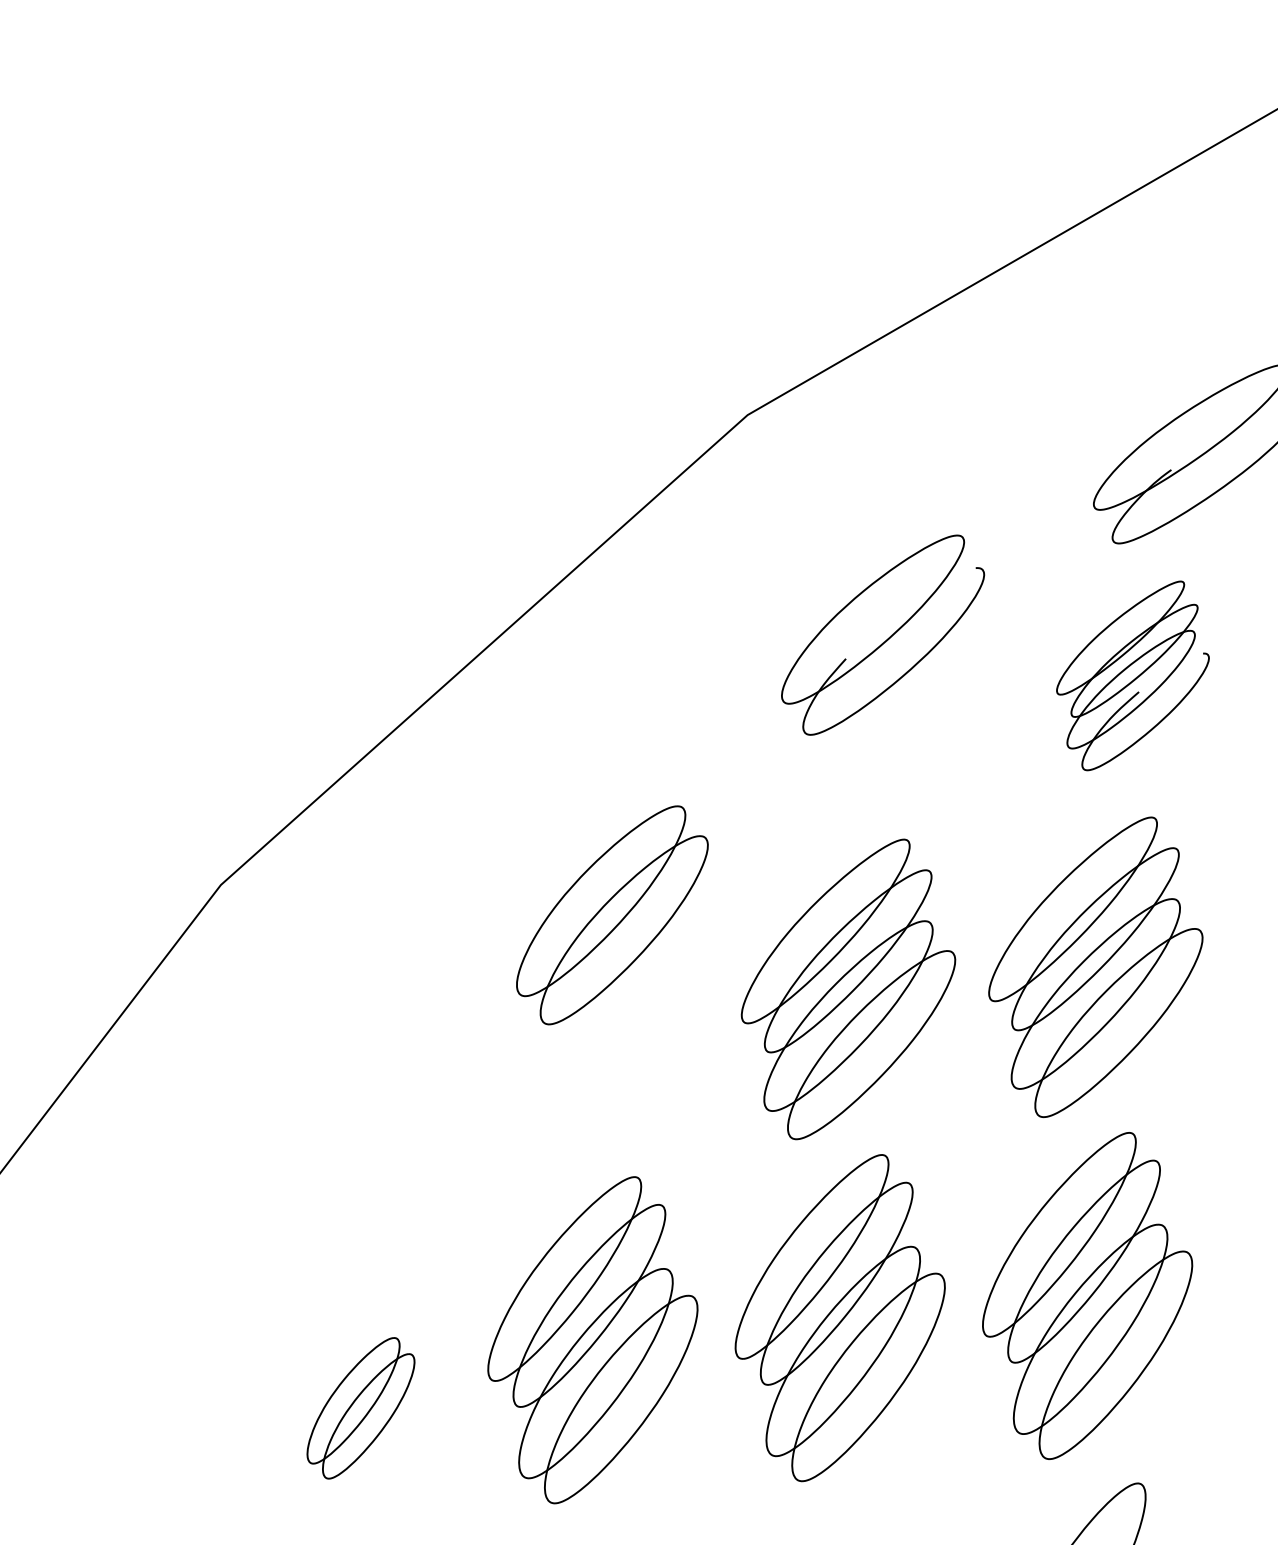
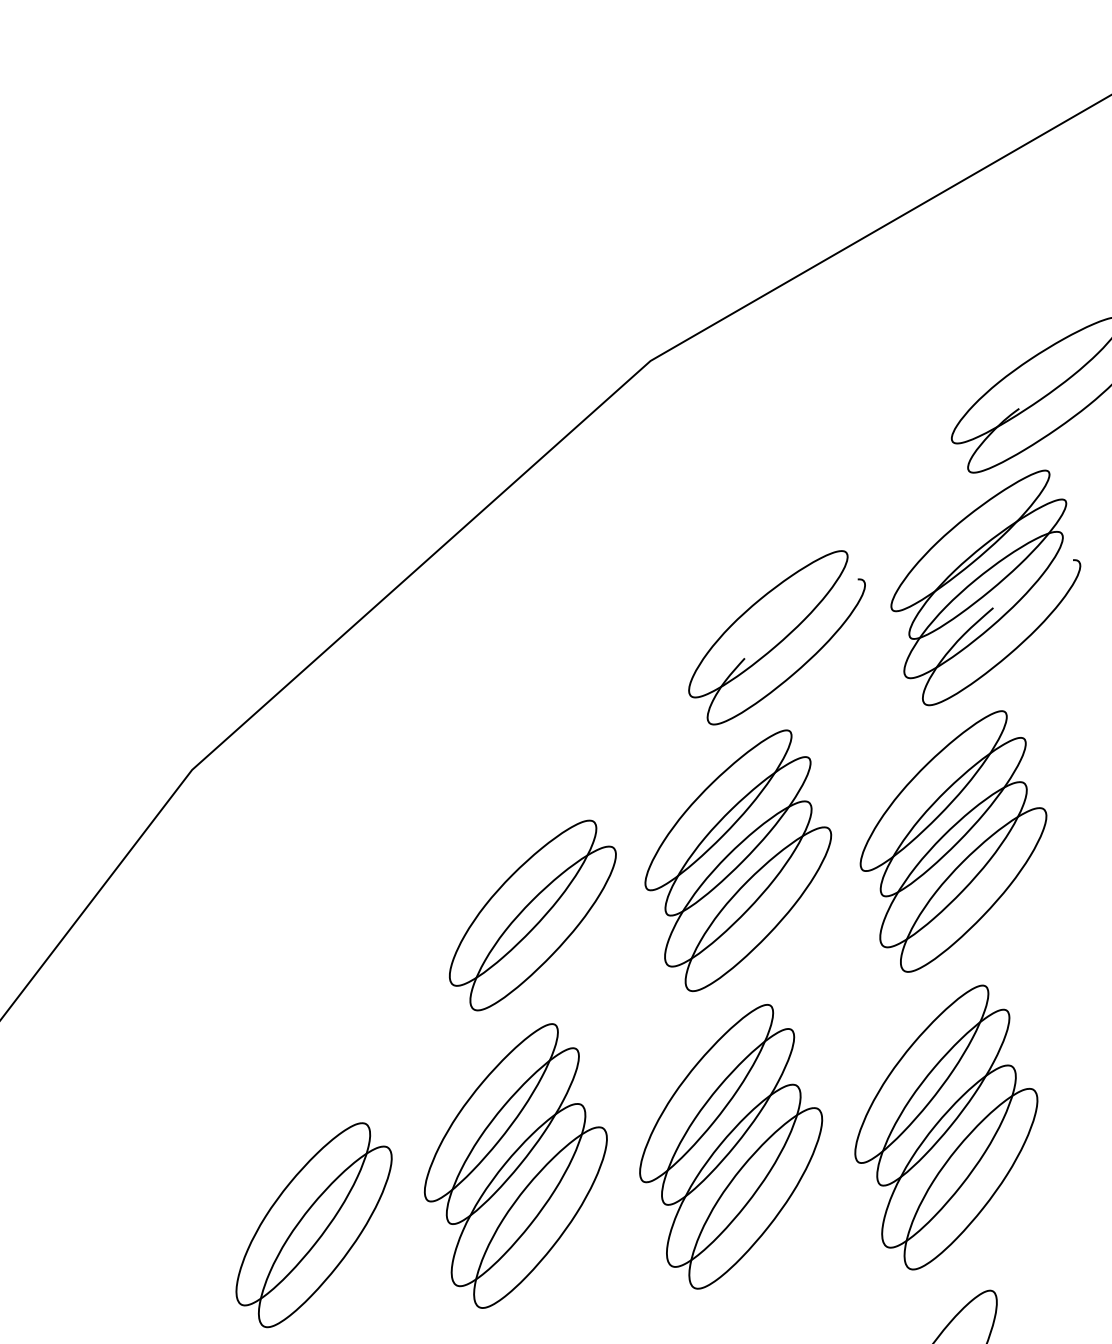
part: (883, 634) -> (777, 637), moved
part: (1132, 675) -> (985, 587), size x1.43
part: (612, 915) -> (532, 915), moved
part: (360, 1408) -> (313, 1225), size x1.67

